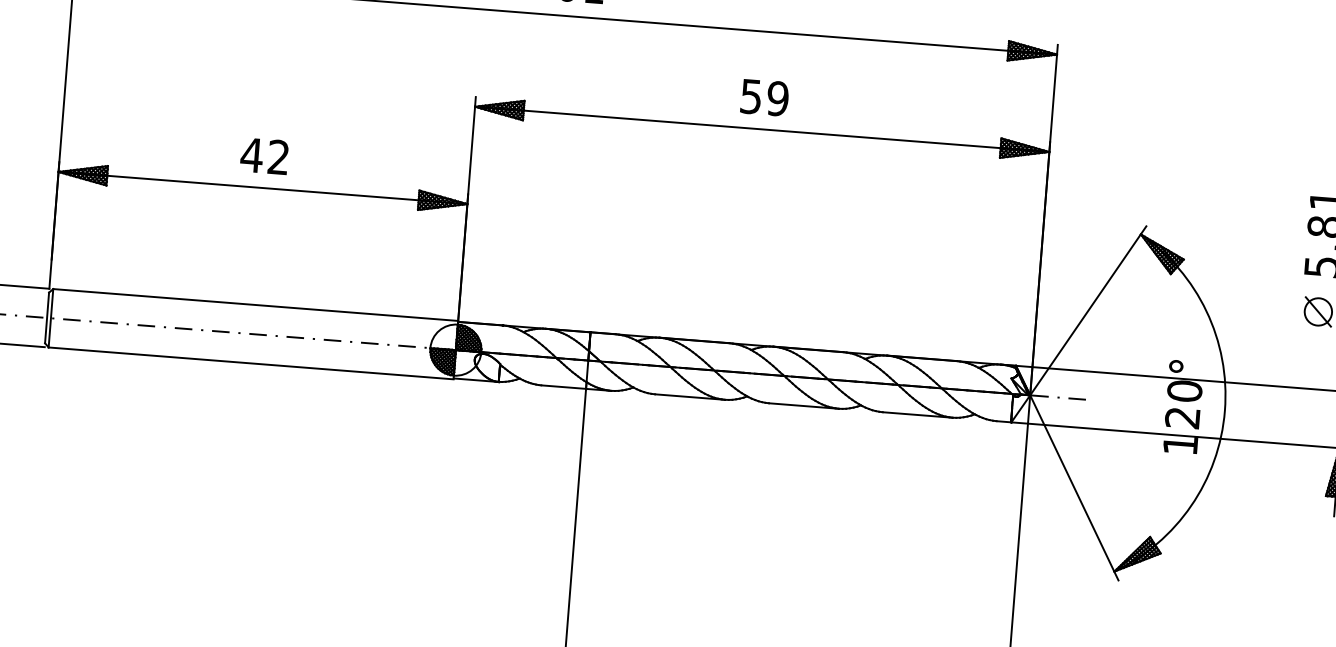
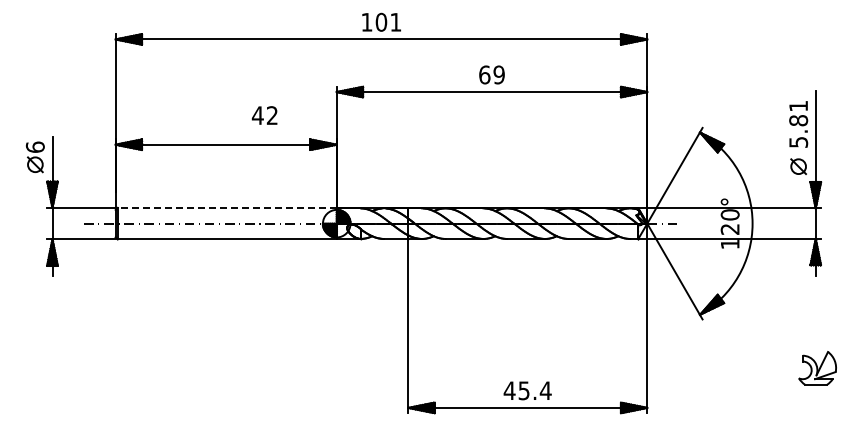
text: (750, 95) -> (484, 74), 59 -> 69
text: (264, 156) -> (264, 115), moved
line: (254, 304) -> (226, 207), solid -> dashed

